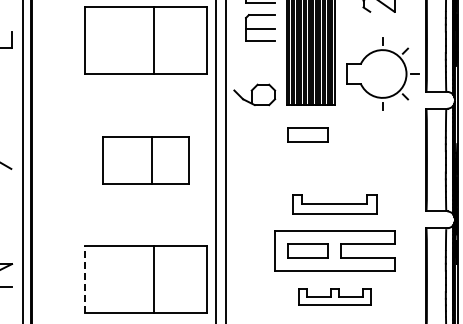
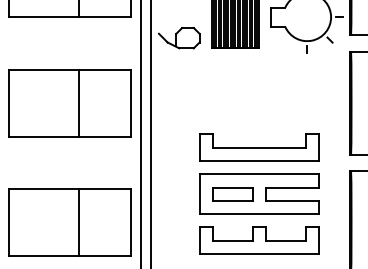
part: (307, 134) -> (232, 77), removed
part: (145, 160) -> (70, 103), size x1.43
part: (334, 204) -> (259, 147), size x1.43
line: (84, 279) -> (9, 222), dashed -> solid
part: (334, 297) -> (259, 240), size x1.67

